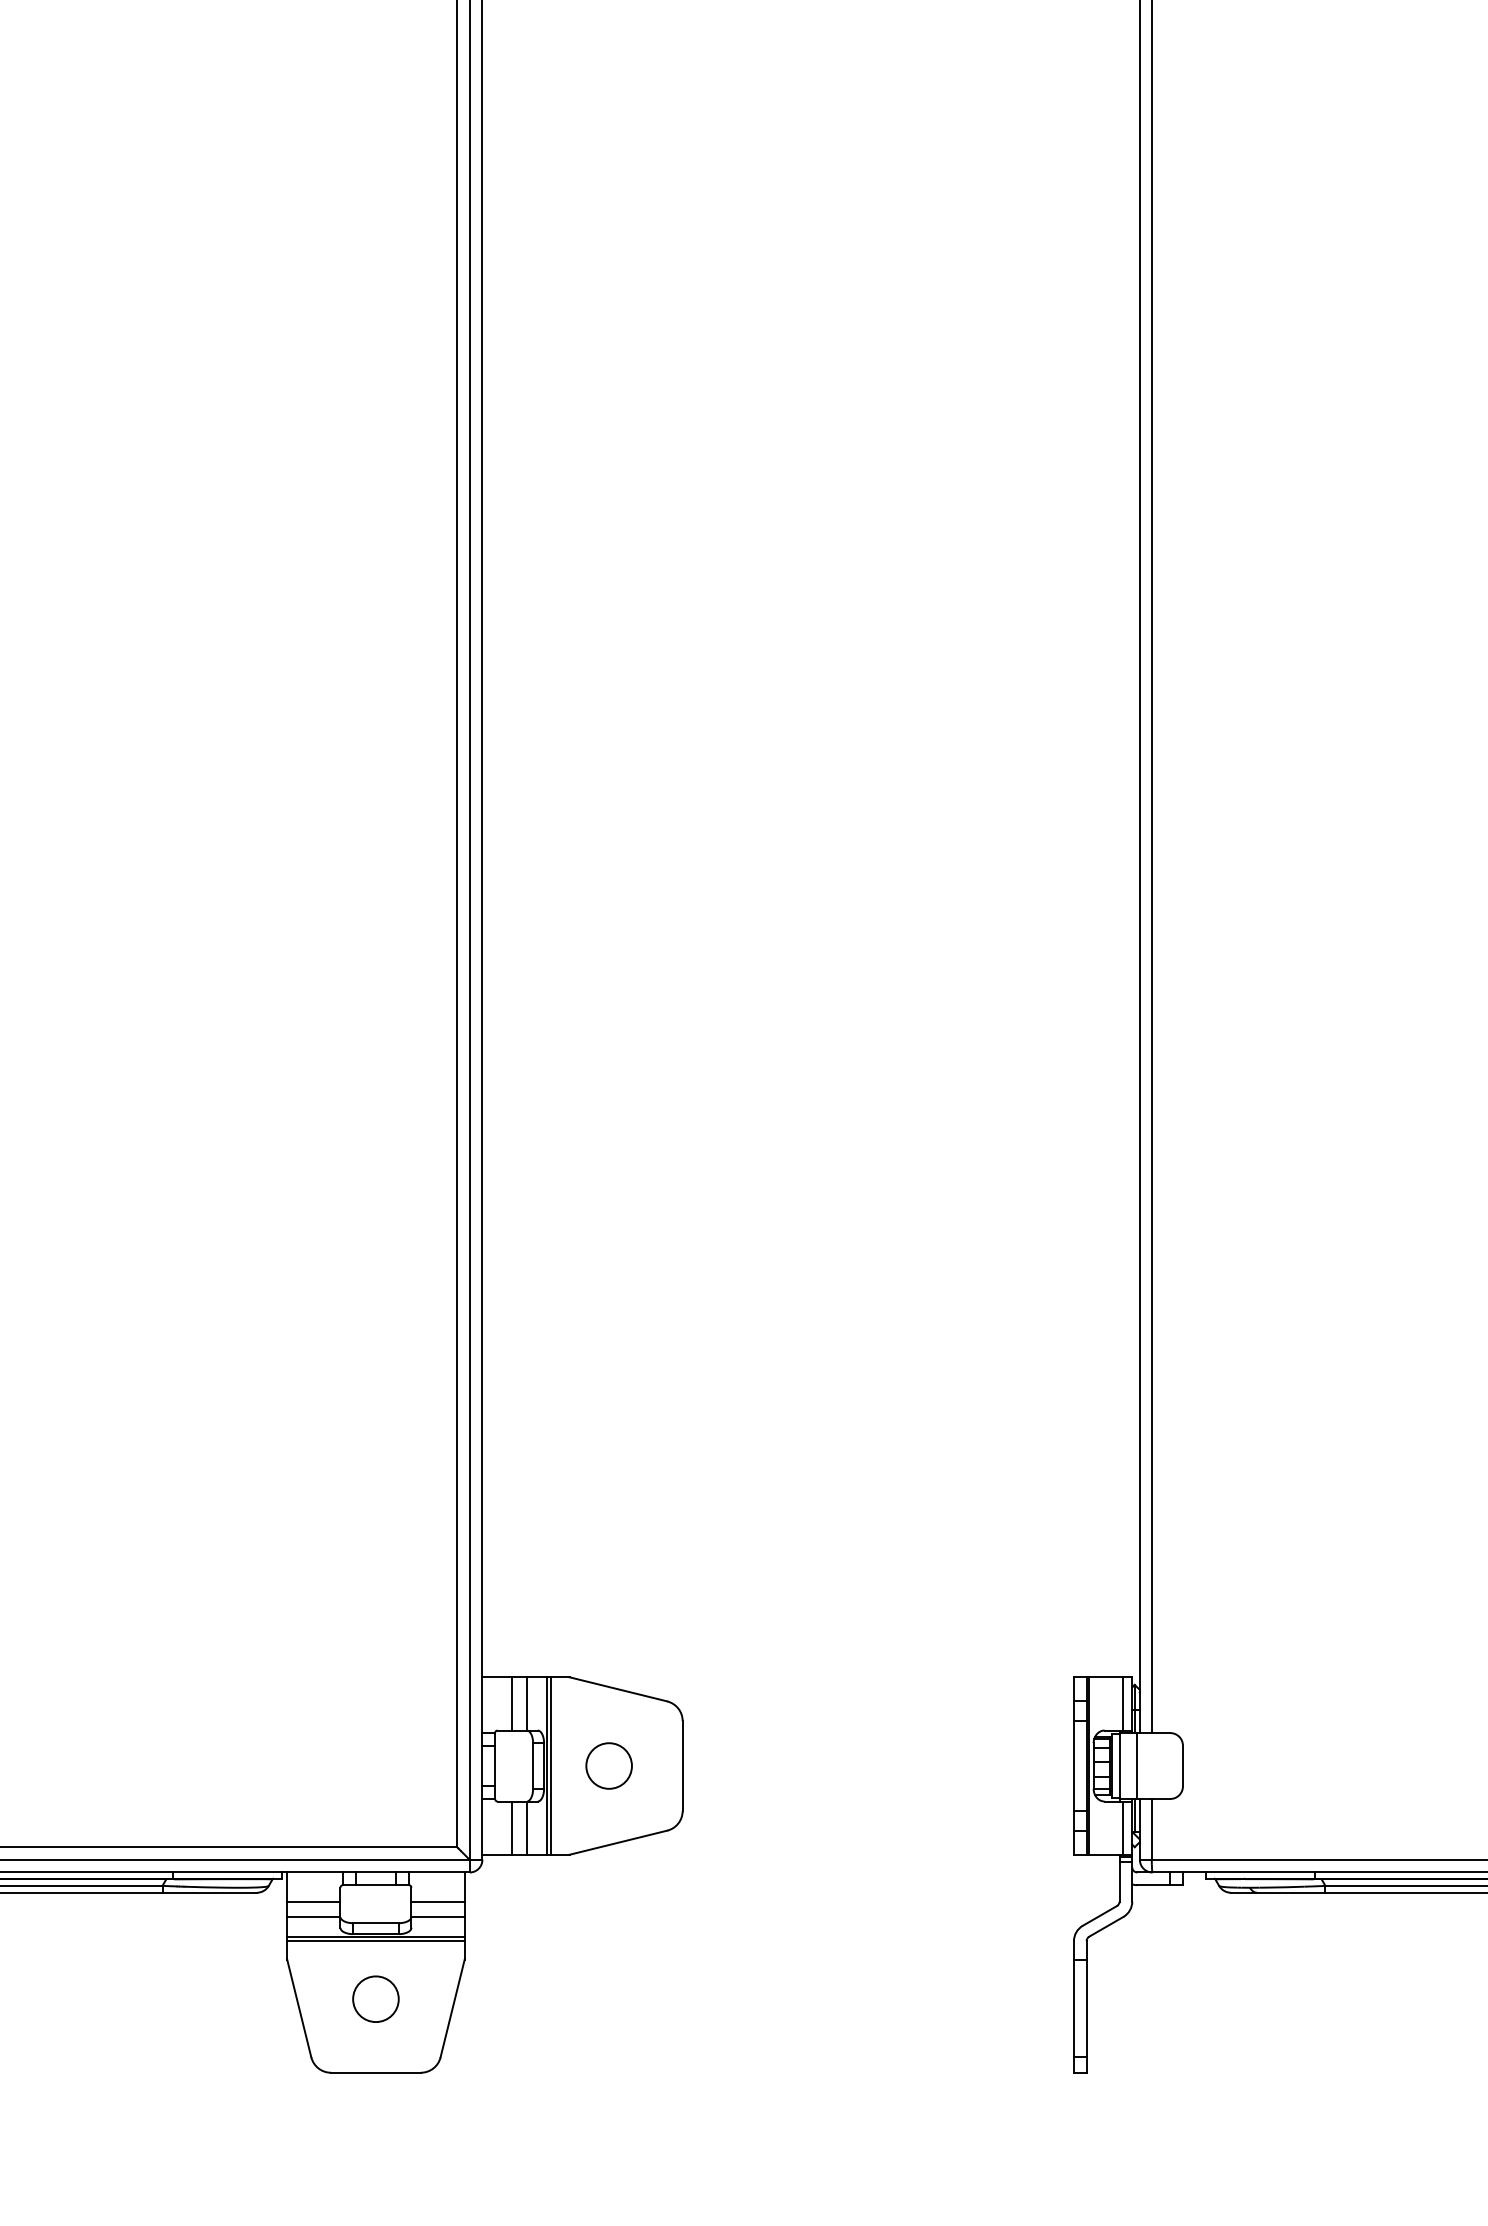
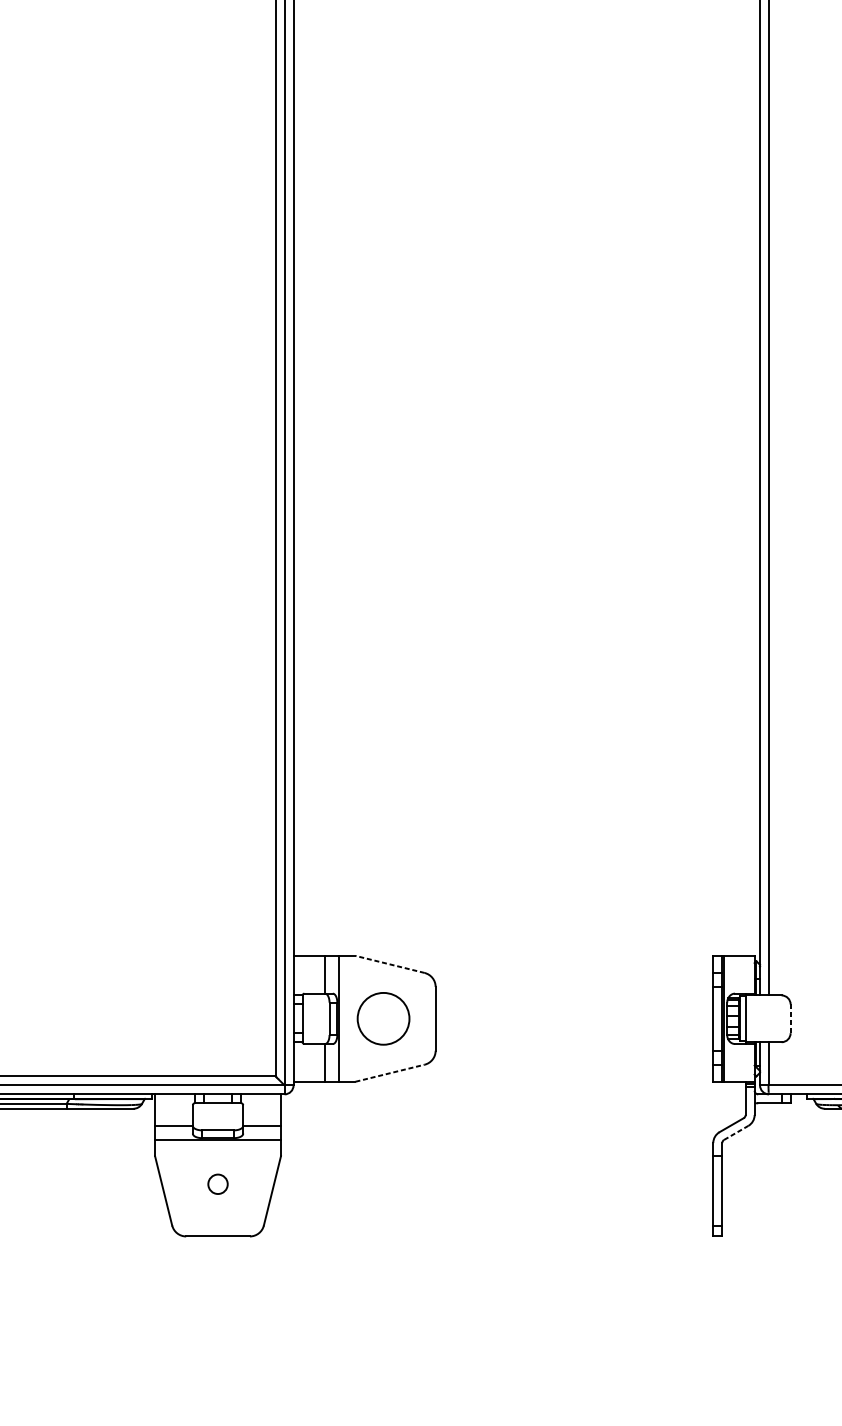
line: (617, 1689) -> (389, 964), solid -> dashed
line: (511, 1703) -> (314, 974), removed
line: (1123, 1703) -> (748, 974), removed
line: (551, 1765) -> (342, 1018), removed
circle: (608, 1765) -> (383, 1018), size x1.6
line: (1137, 1765) -> (758, 1018), removed
line: (1182, 1766) -> (790, 1019), solid -> dashed
line: (511, 1827) -> (314, 1062), removed
line: (1123, 1827) -> (748, 1062), removed
line: (618, 1842) -> (390, 1073), solid -> dashed
line: (313, 1901) -> (173, 1114), removed
line: (437, 1901) -> (261, 1114), removed
line: (1106, 1926) -> (736, 1132), solid -> dashed
line: (375, 1941) -> (217, 1143), removed
circle: (375, 1999) -> (217, 1184), size x0.6

